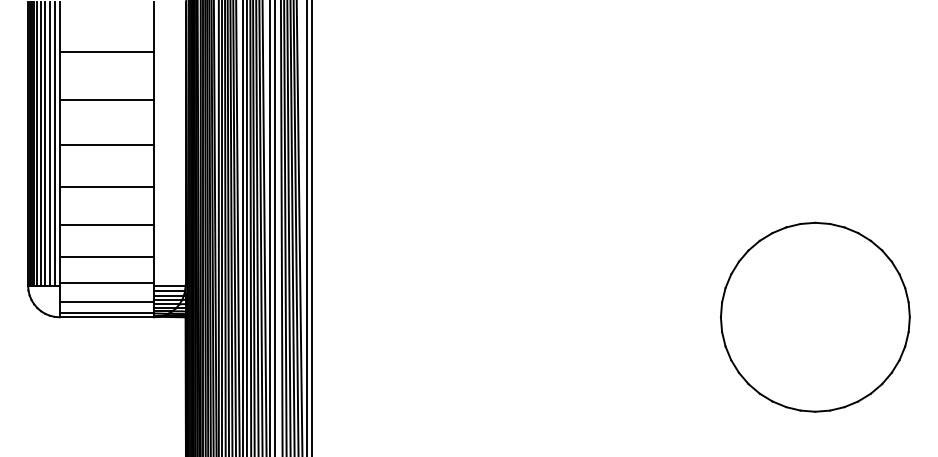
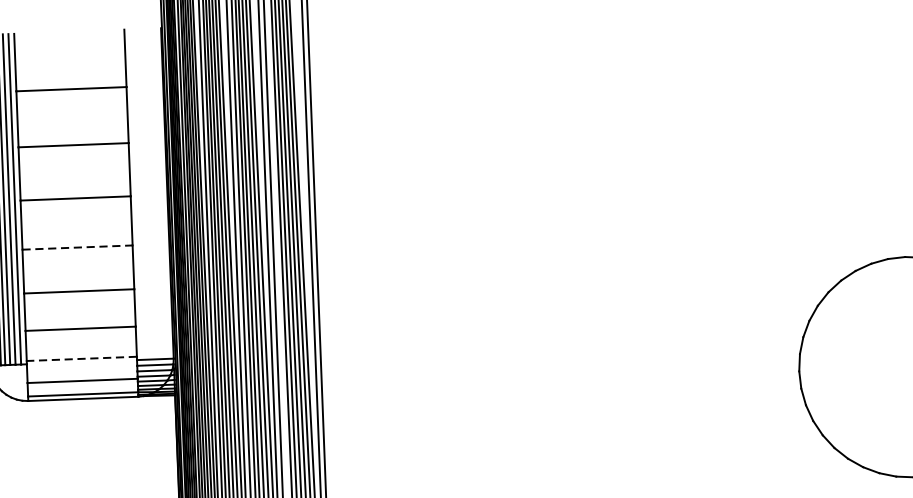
line: (107, 187) -> (78, 247), solid -> dashed
line: (106, 282) -> (81, 358), solid -> dashed

